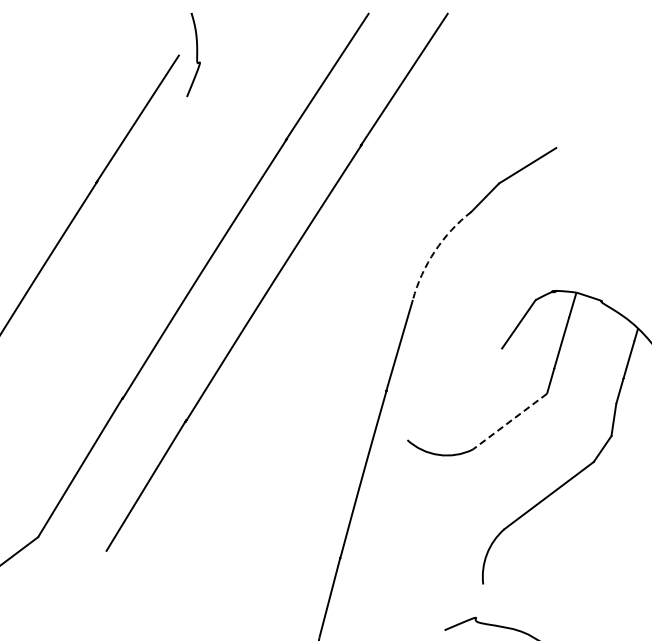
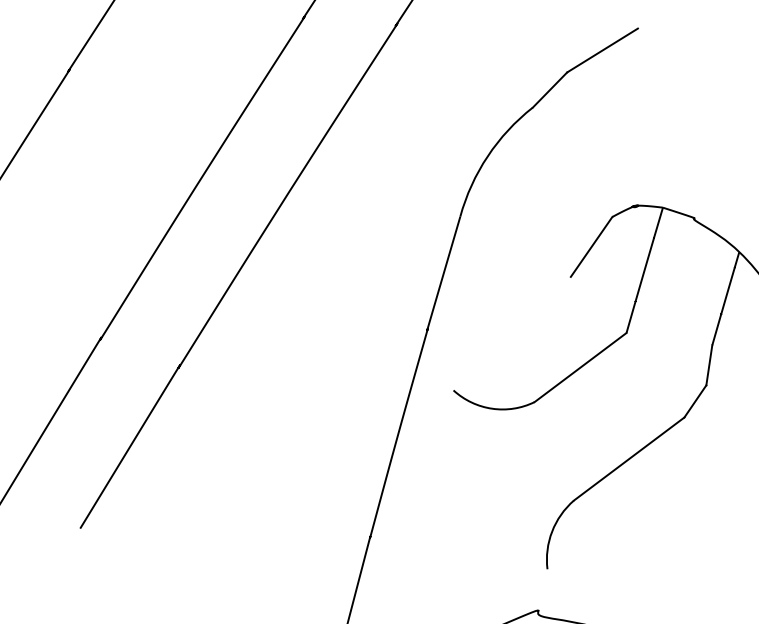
arc: (435, 251) -> (488, 156), dashed -> solid
line: (509, 421) -> (579, 367), dashed -> solid

